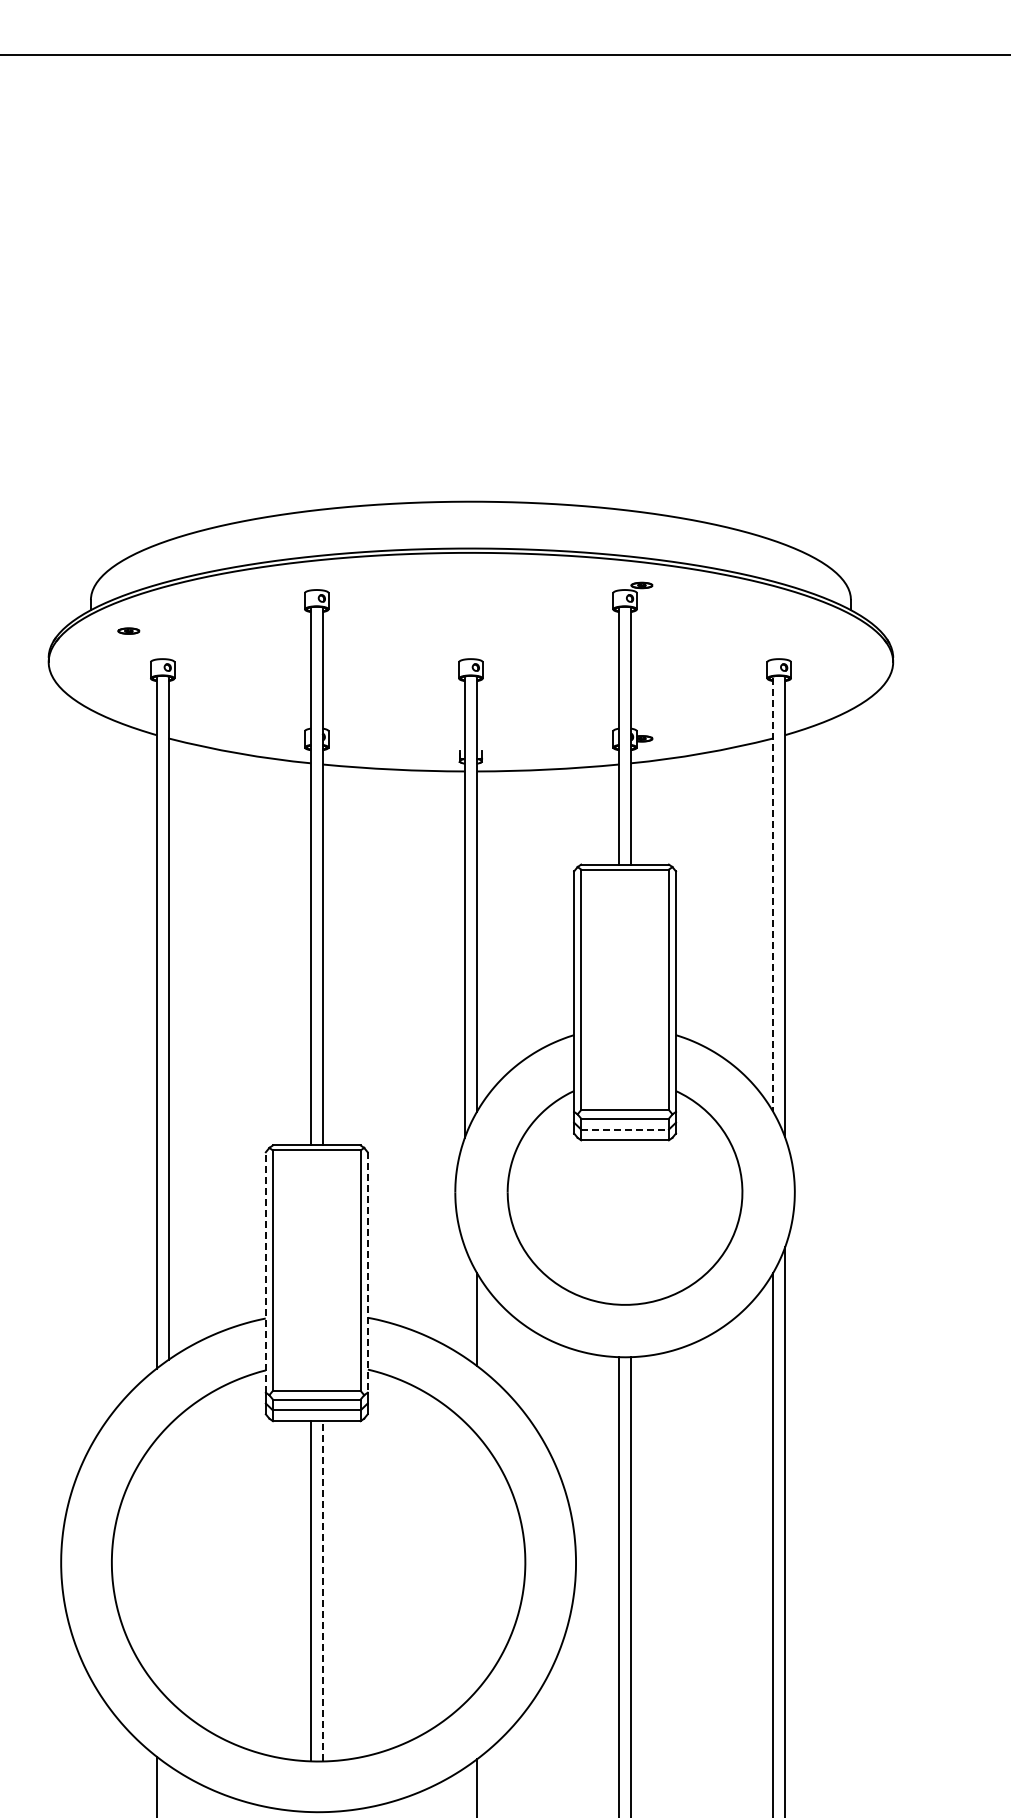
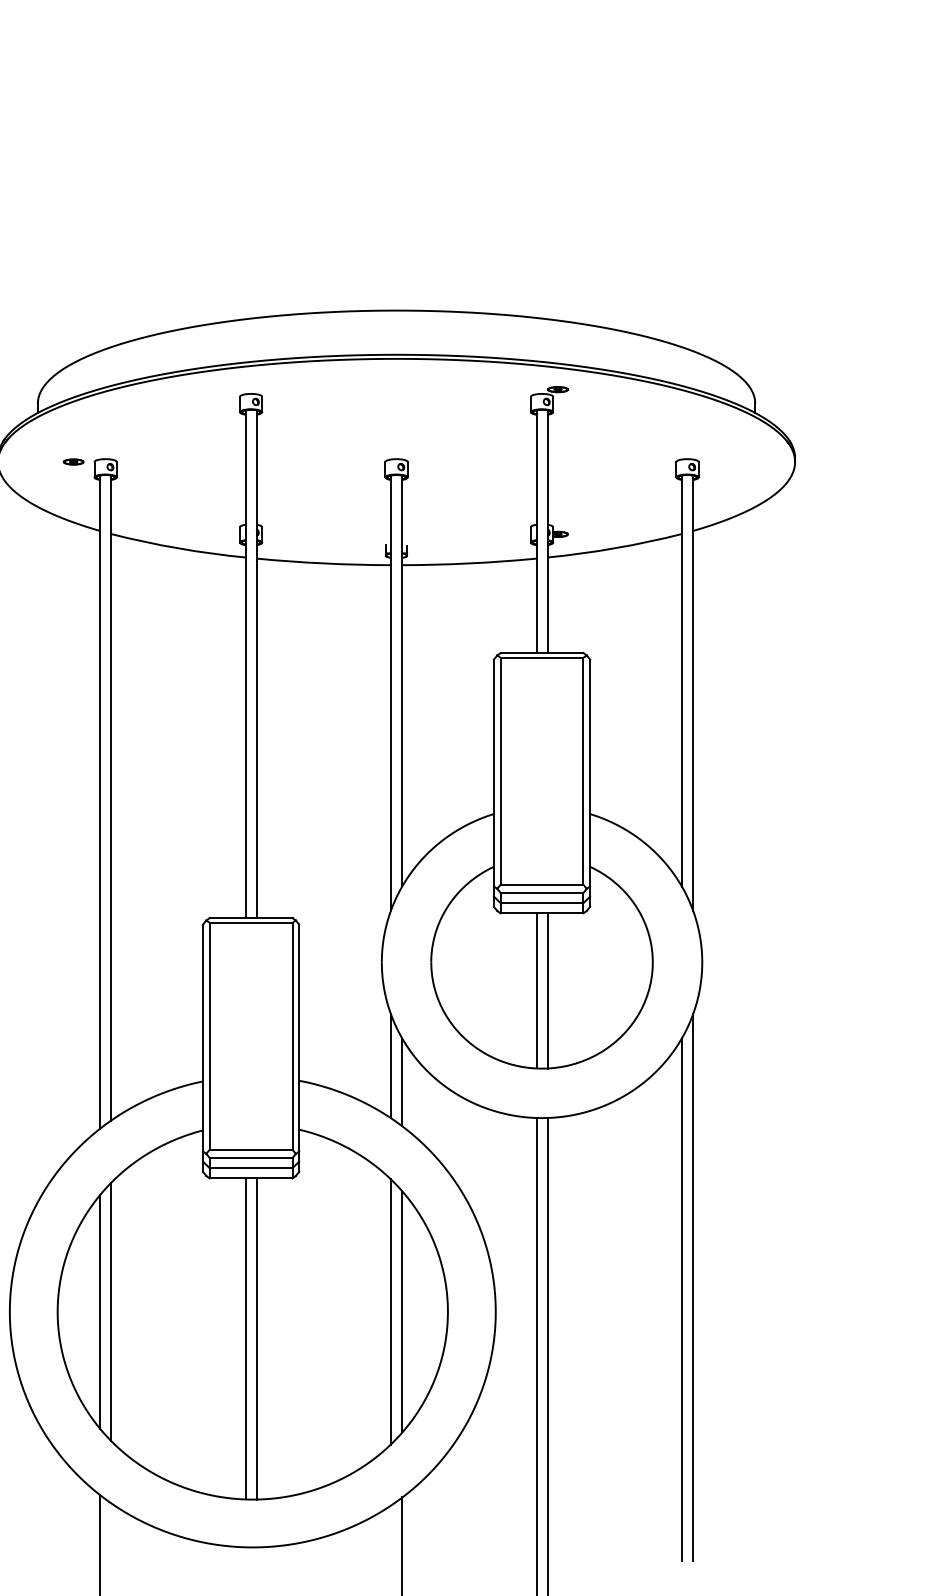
part: (128, 630) -> (73, 461), moved
line: (773, 895) -> (682, 682), dashed -> solid
line: (625, 1129) -> (542, 903), dashed -> solid
line: (619, 1222) -> (536, 990), added
line: (630, 1222) -> (547, 990), added
line: (265, 1272) -> (202, 1038), dashed -> solid
line: (367, 1273) -> (298, 1039), dashed -> solid
line: (464, 1301) -> (390, 1065), added
line: (156, 1562) -> (99, 1311), added
line: (168, 1562) -> (111, 1311), added
line: (464, 1562) -> (390, 1311), added
line: (477, 1562) -> (402, 1311), added
line: (322, 1590) -> (256, 1338), dashed -> solid

